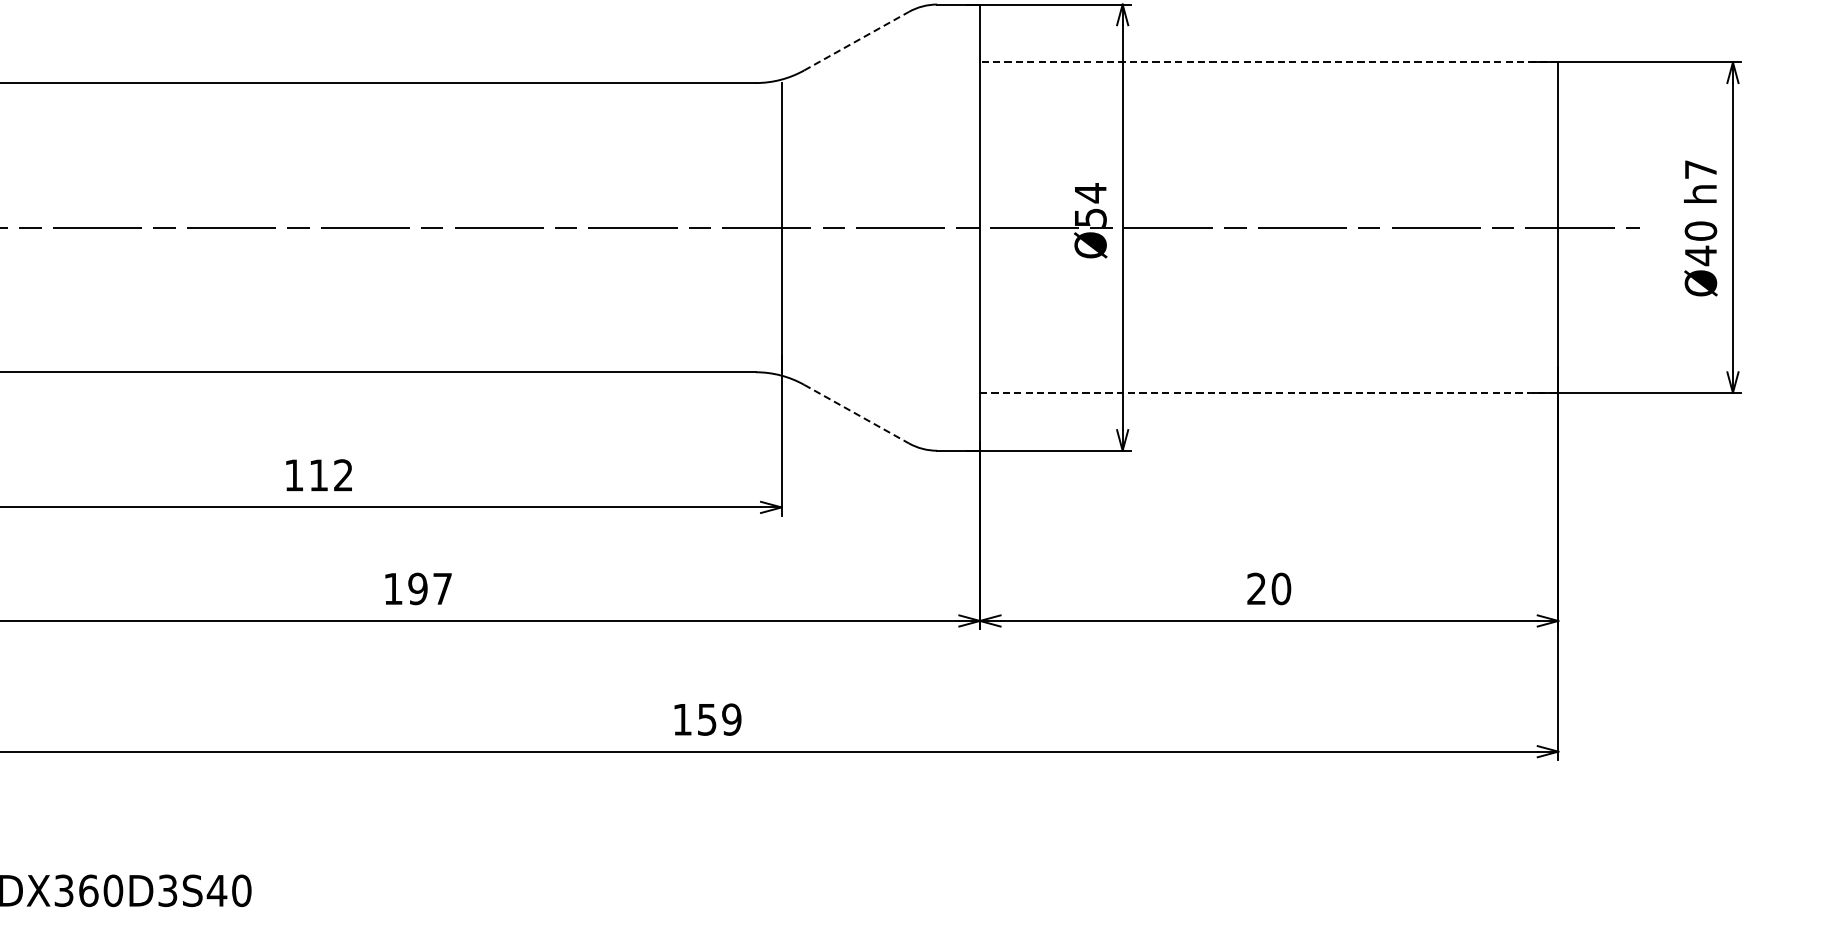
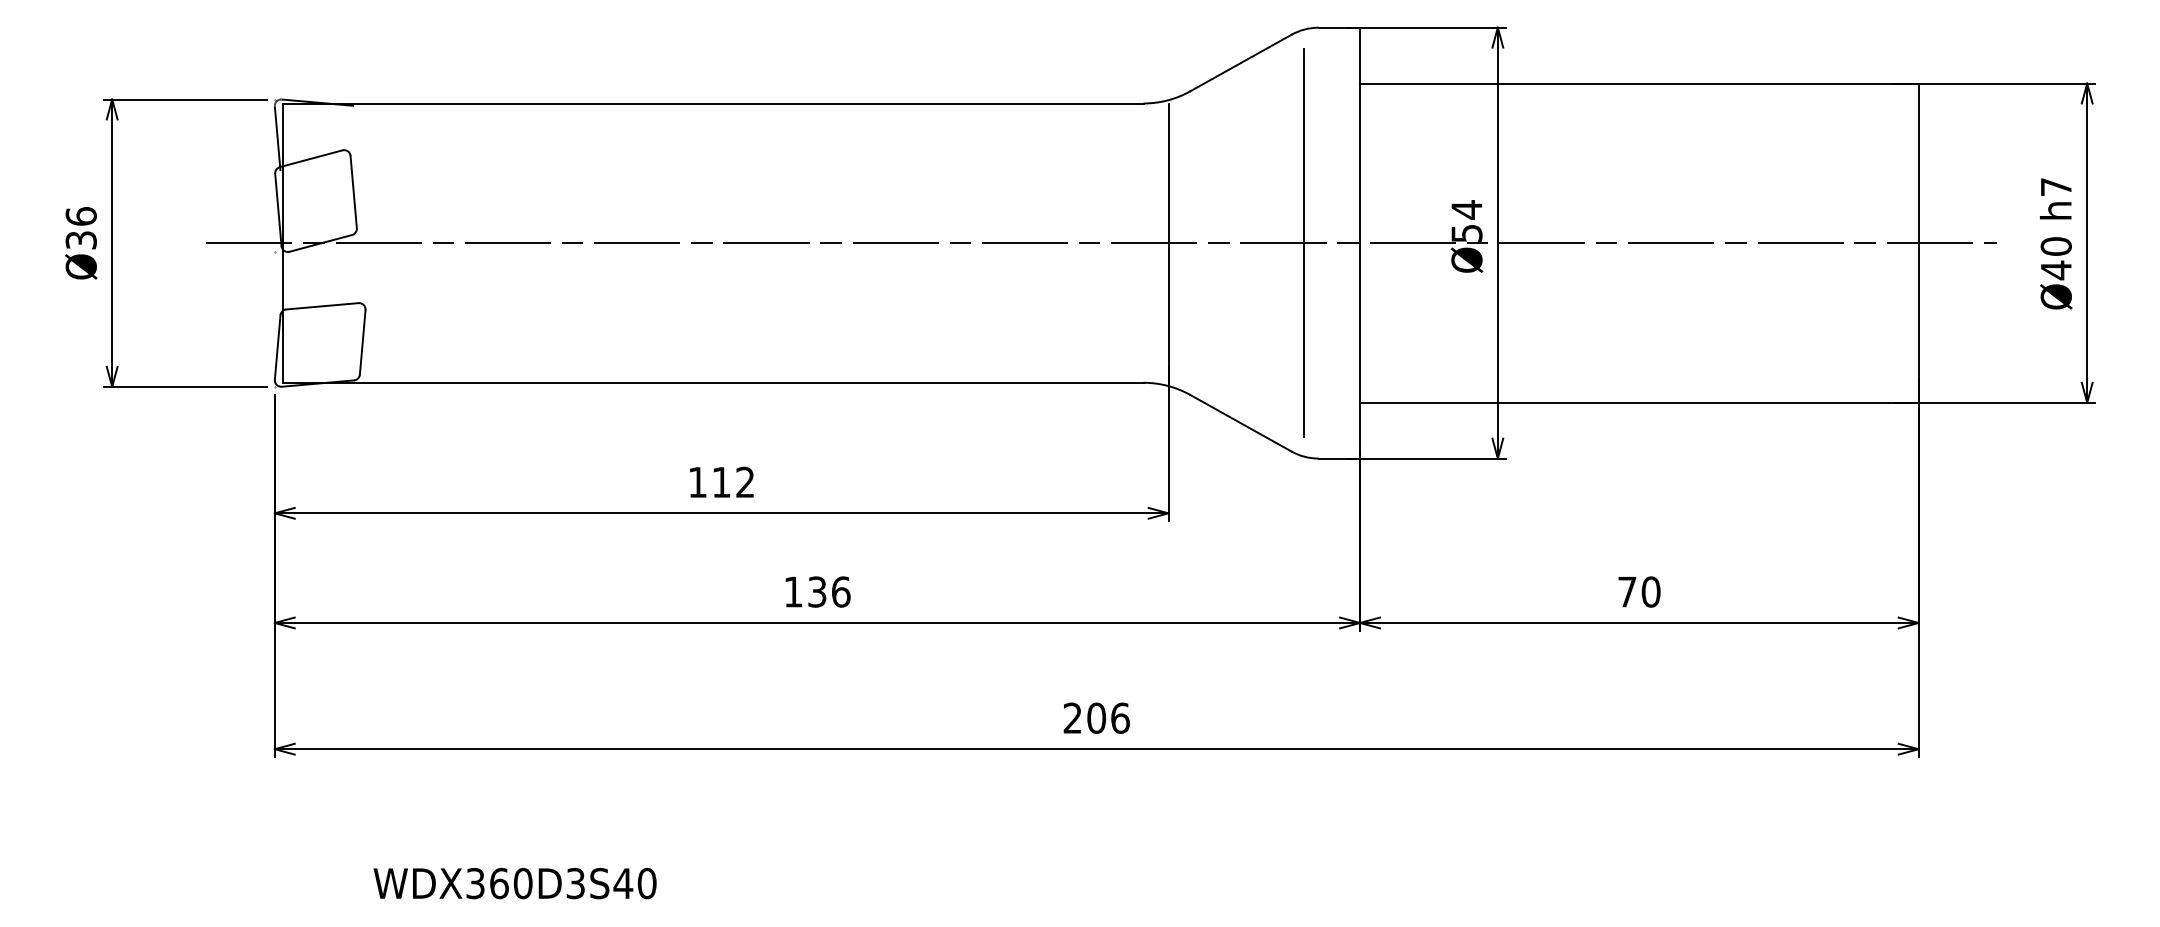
line: (856, 41) -> (1240, 63), dashed -> solid
line: (1268, 62) -> (1638, 83), dashed -> solid
line: (922, 228) -> (1304, 243), added
line: (1269, 392) -> (1639, 402), dashed -> solid
line: (856, 414) -> (1240, 423), dashed -> solid
text: (430, 588) -> (829, 591), 197 -> 136
text: (1256, 588) -> (1627, 591), 20 -> 70
text: (707, 718) -> (1096, 717), 159 -> 206

